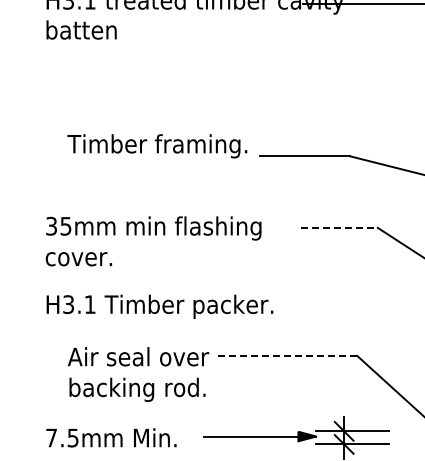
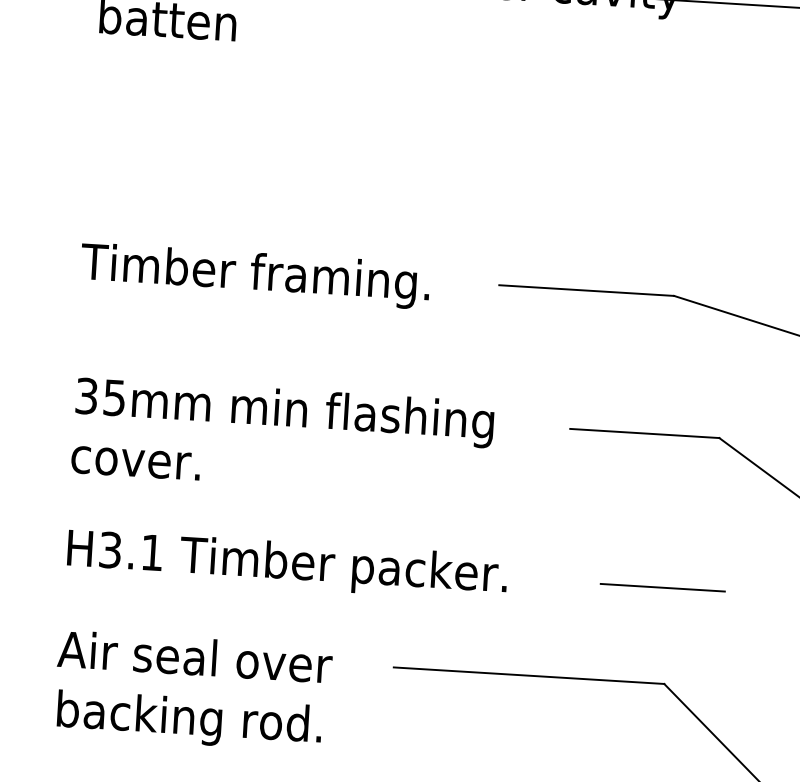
text: (157, 146) -> (255, 276), moved
line: (339, 227) -> (645, 432), dashed -> solid
line: (353, 306) -> (662, 587), added
line: (287, 355) -> (528, 674), dashed -> solid
text: (138, 374) -> (193, 691), moved

